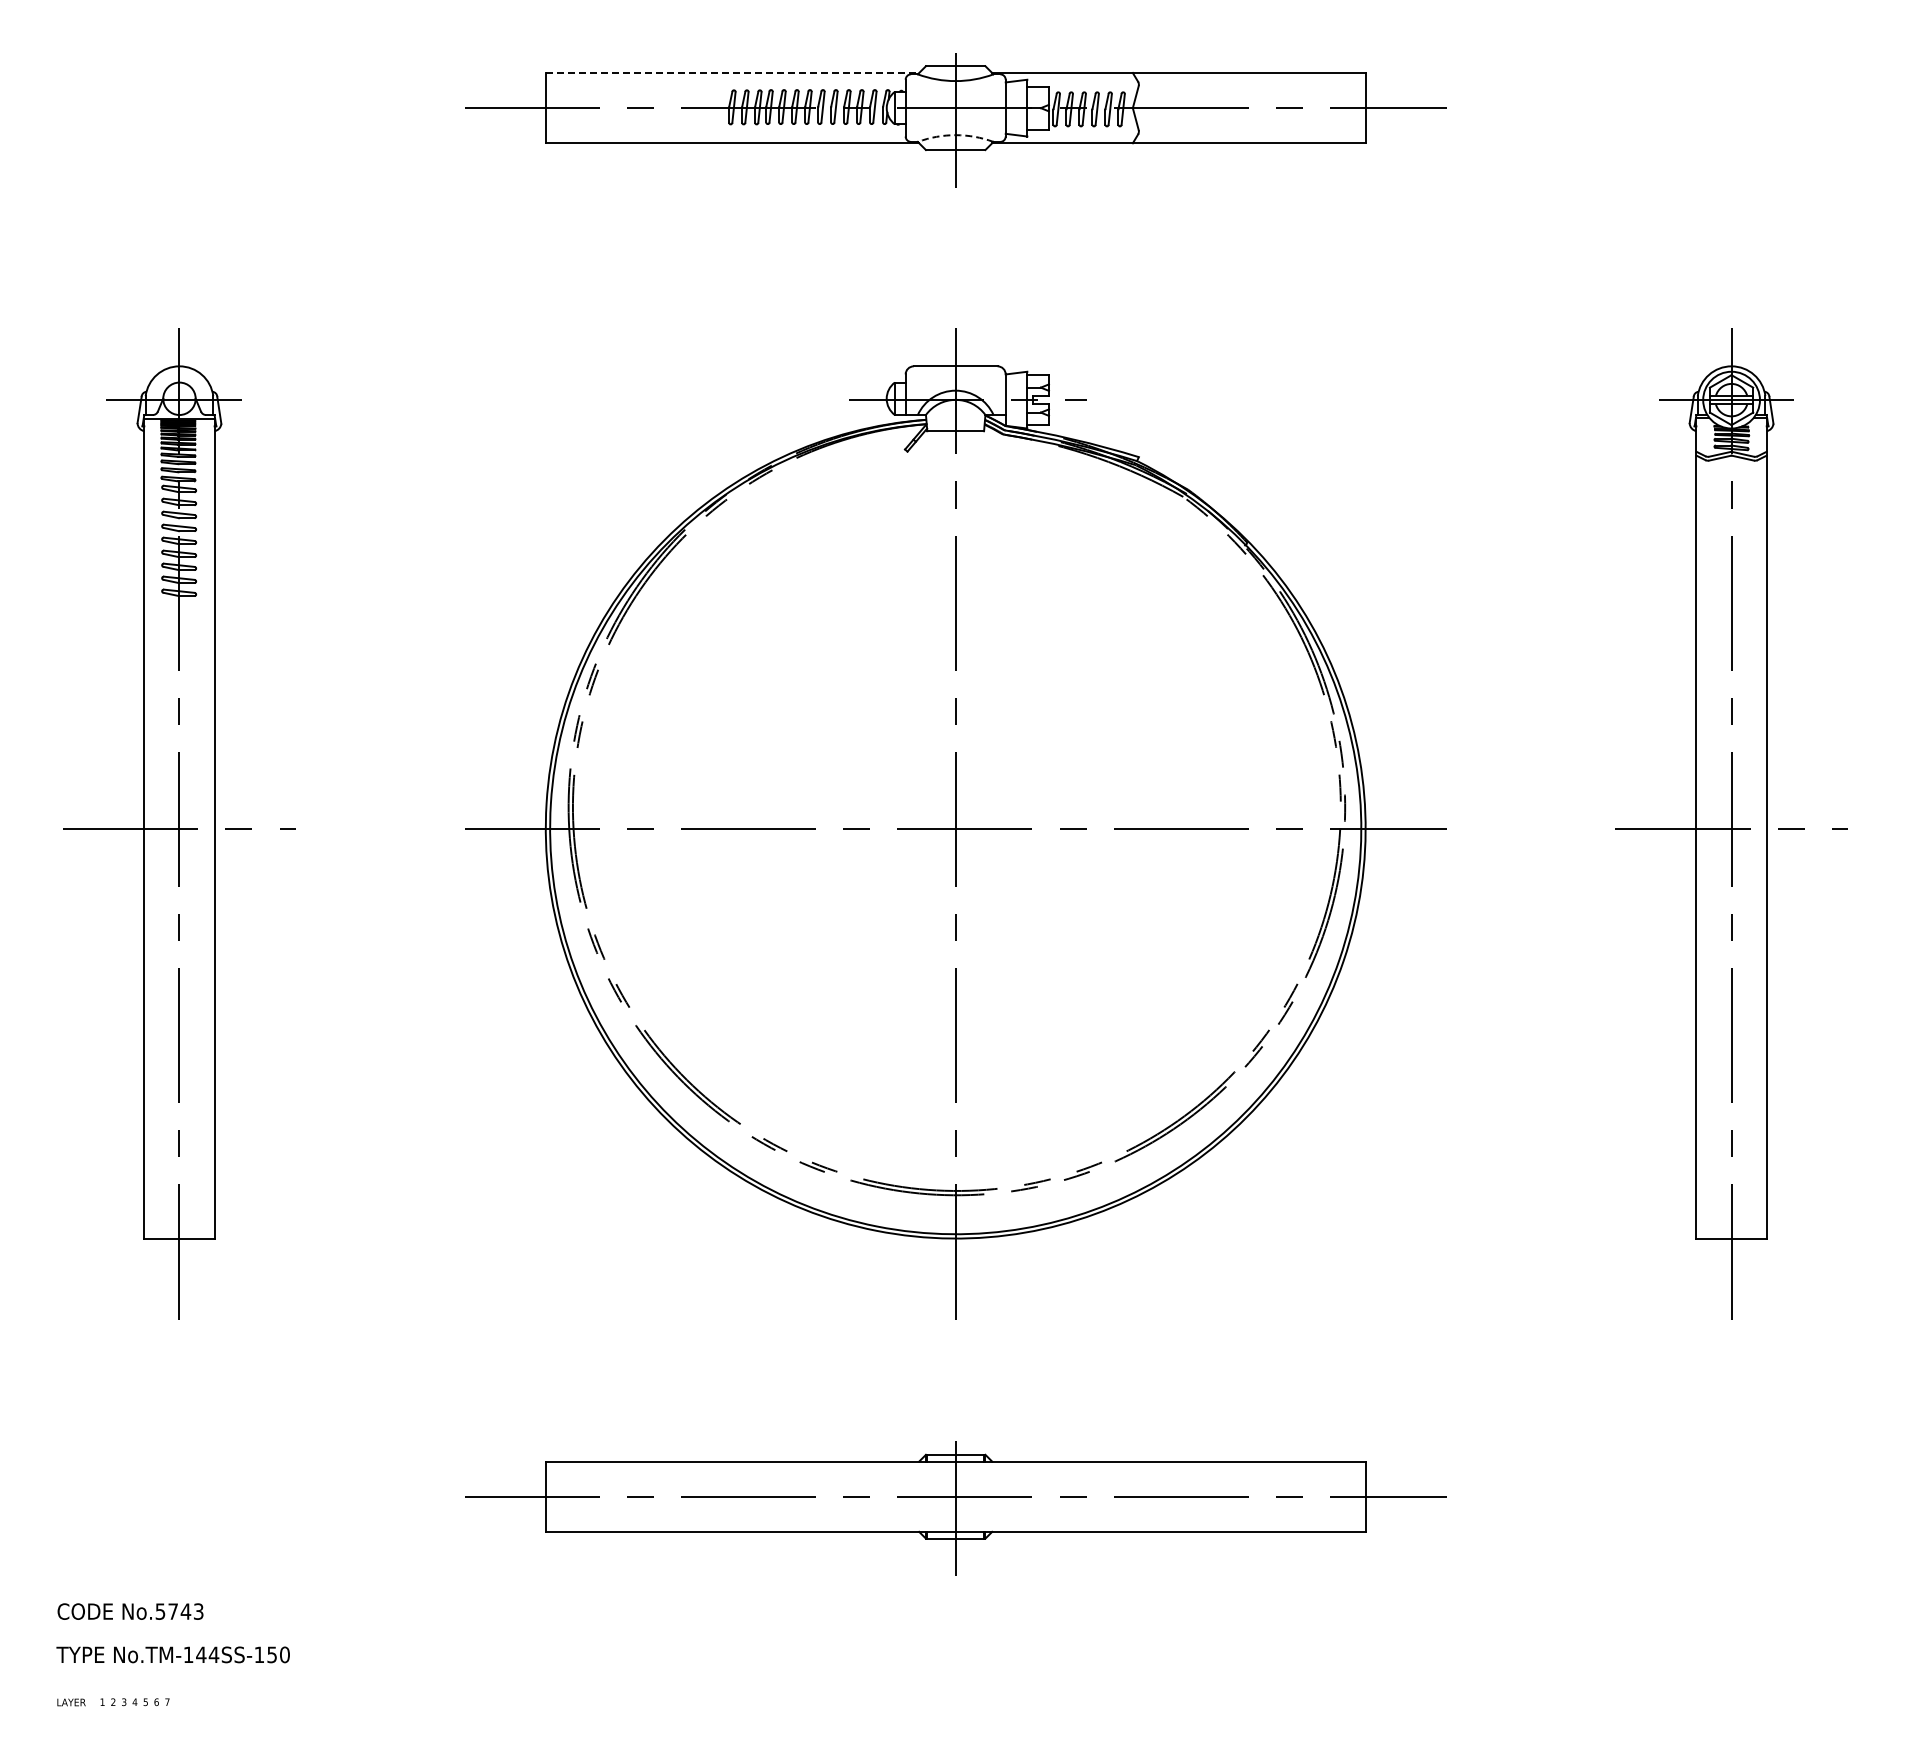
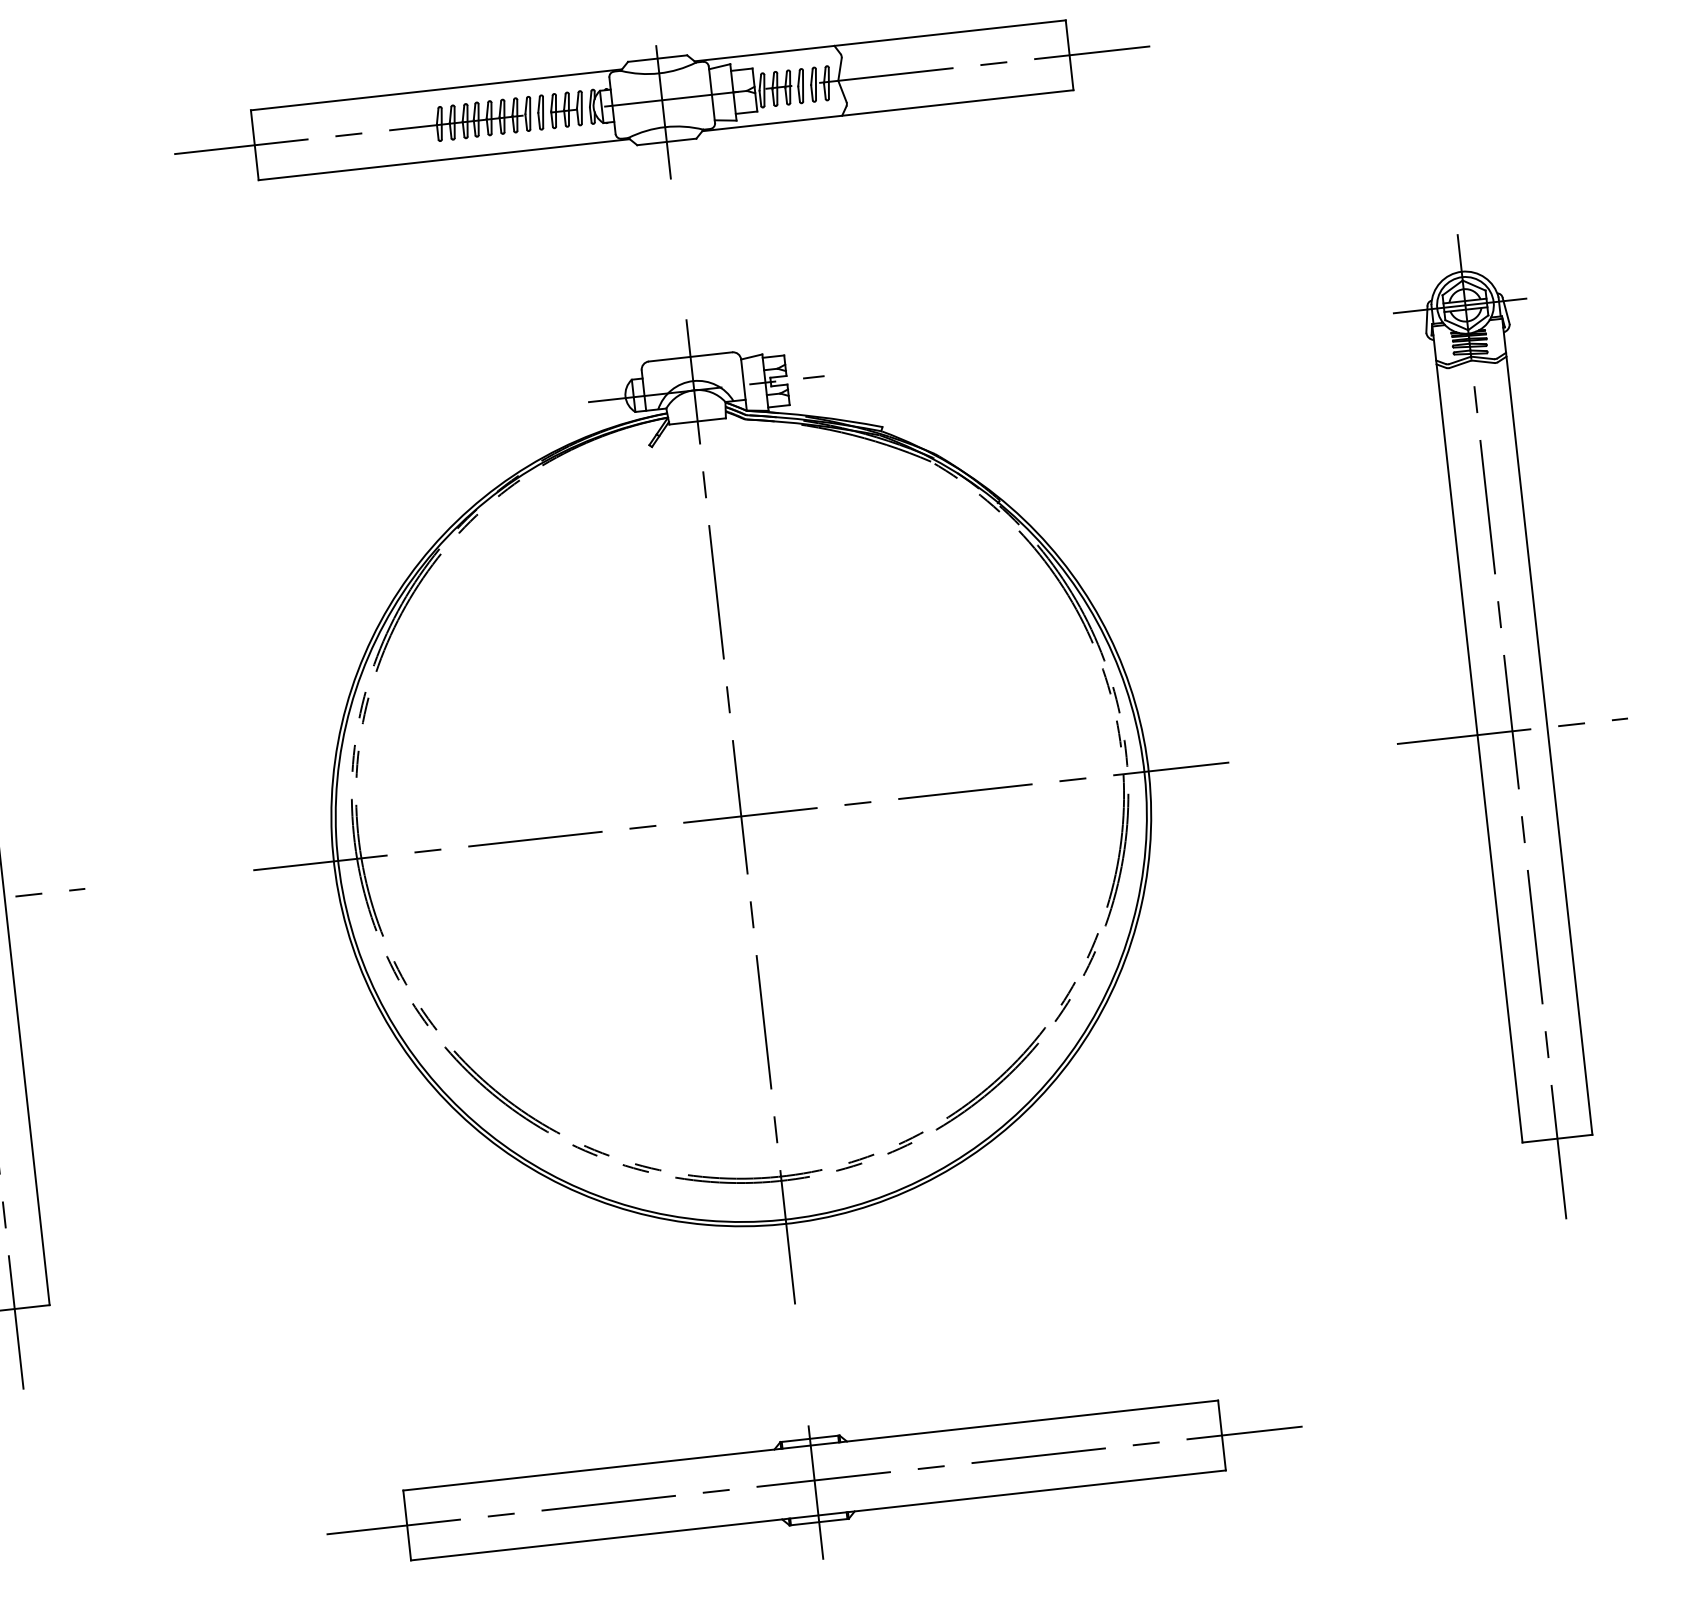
line: (732, 72) -> (436, 89), dashed -> solid
arc: (955, 135) -> (665, 127), dashed -> solid

